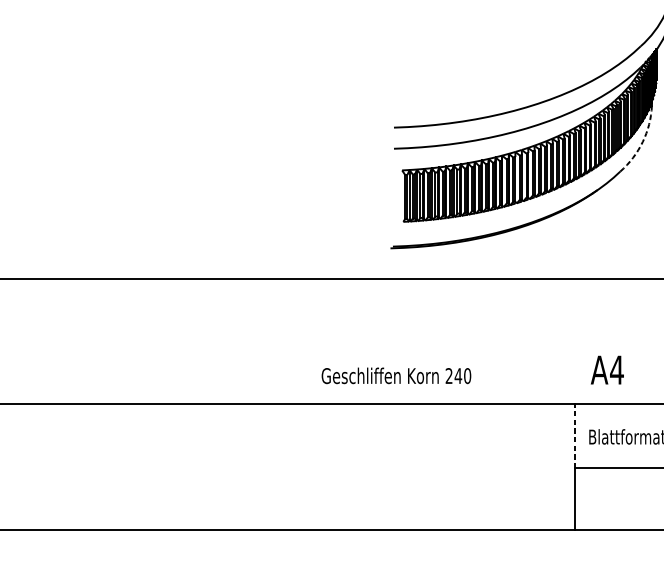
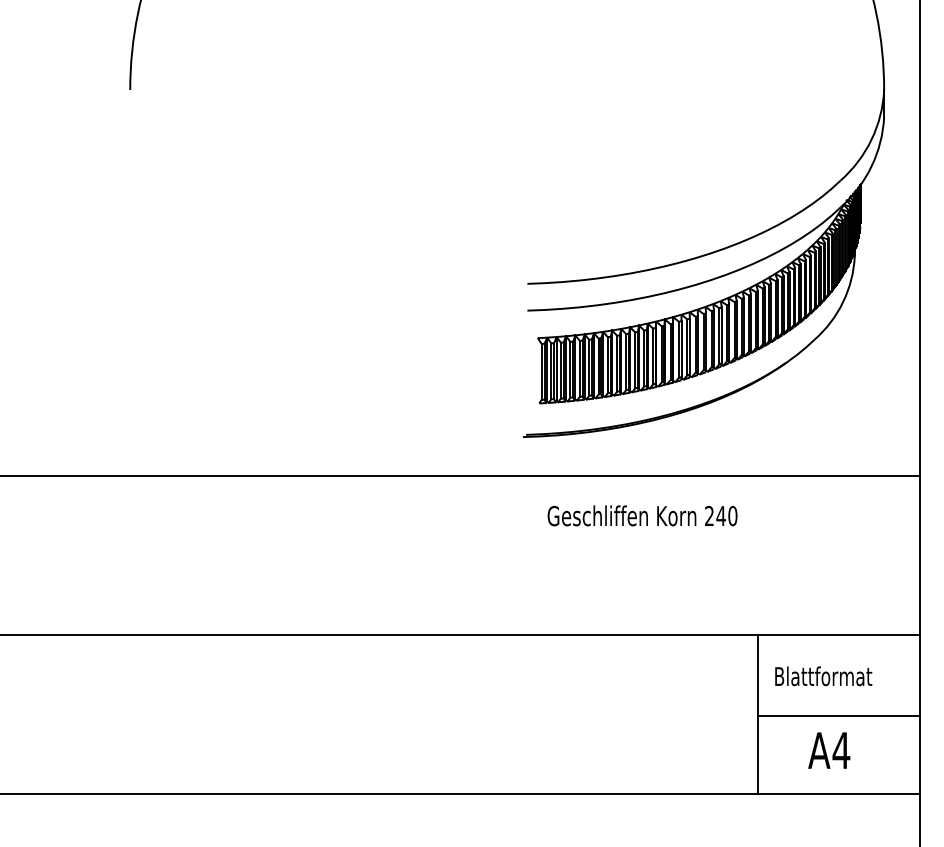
arc: (643, 141) -> (843, 301), dashed -> solid
text: (607, 370) -> (829, 750), moved
text: (396, 375) -> (642, 515), moved
line: (575, 436) -> (757, 675), dashed -> solid

